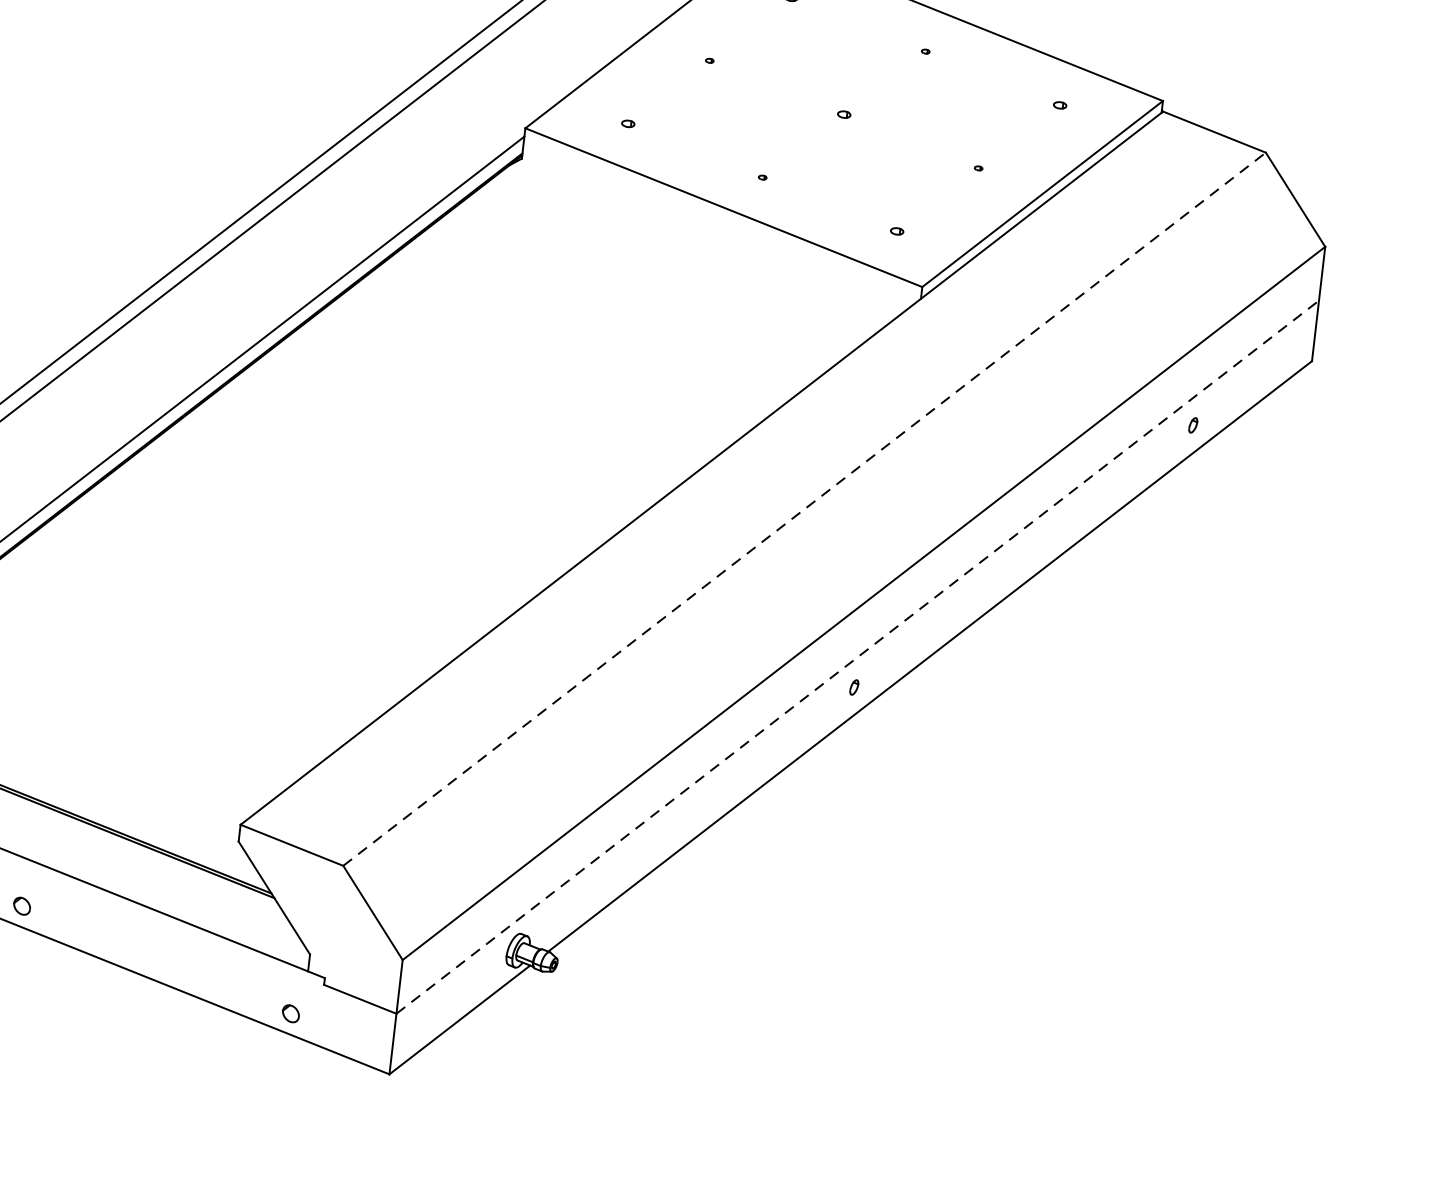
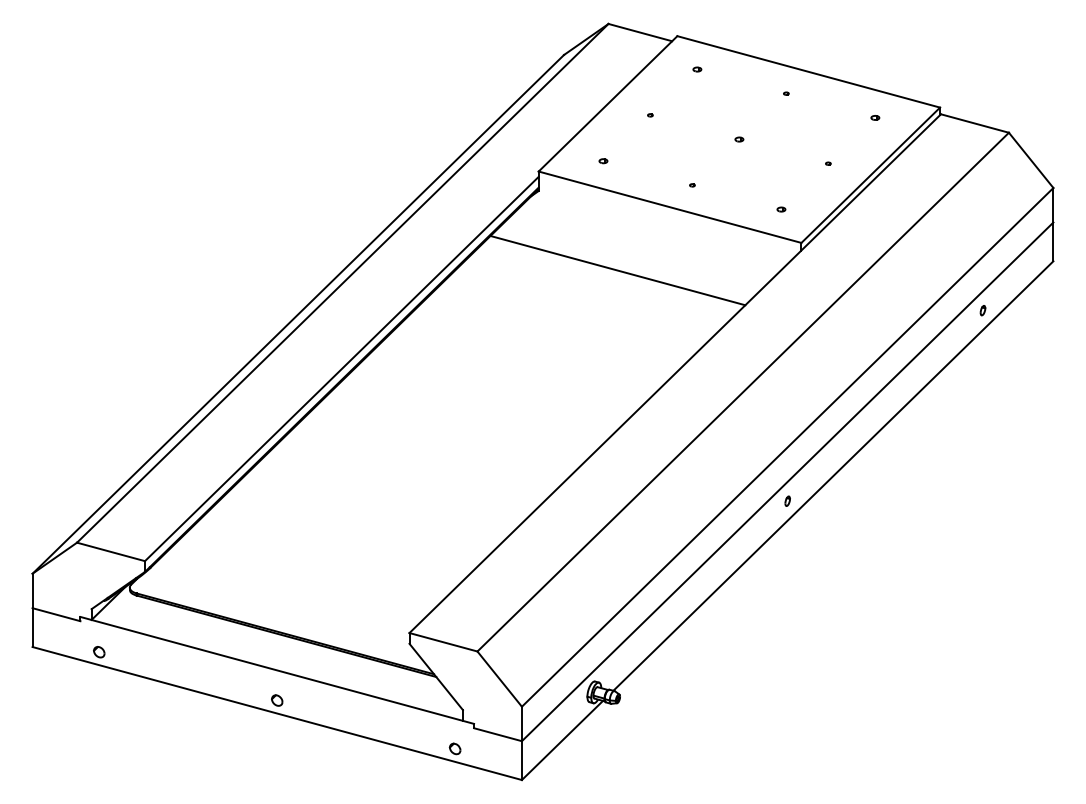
line: (630, 296) -> (617, 270), added
line: (805, 508) -> (743, 391), dashed -> solid
line: (859, 656) -> (788, 481), dashed -> solid

